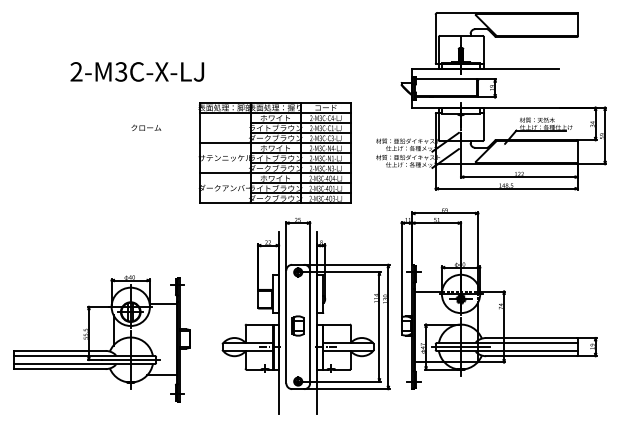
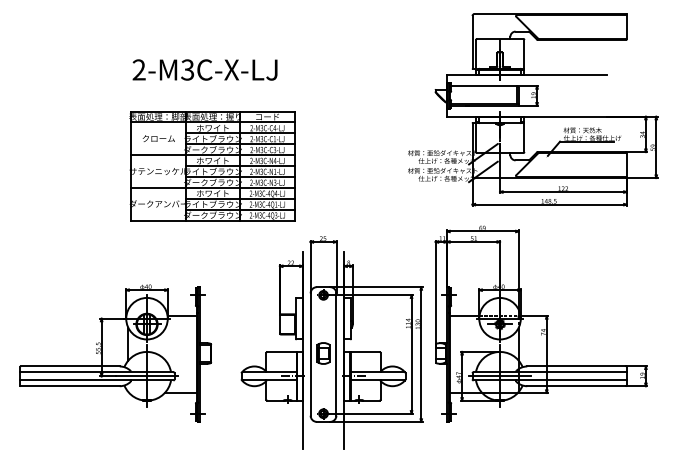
text: (136, 71) -> (204, 69), moved
part: (275, 153) -> (212, 166), moved
part: (101, 338) -> (115, 353), moved

